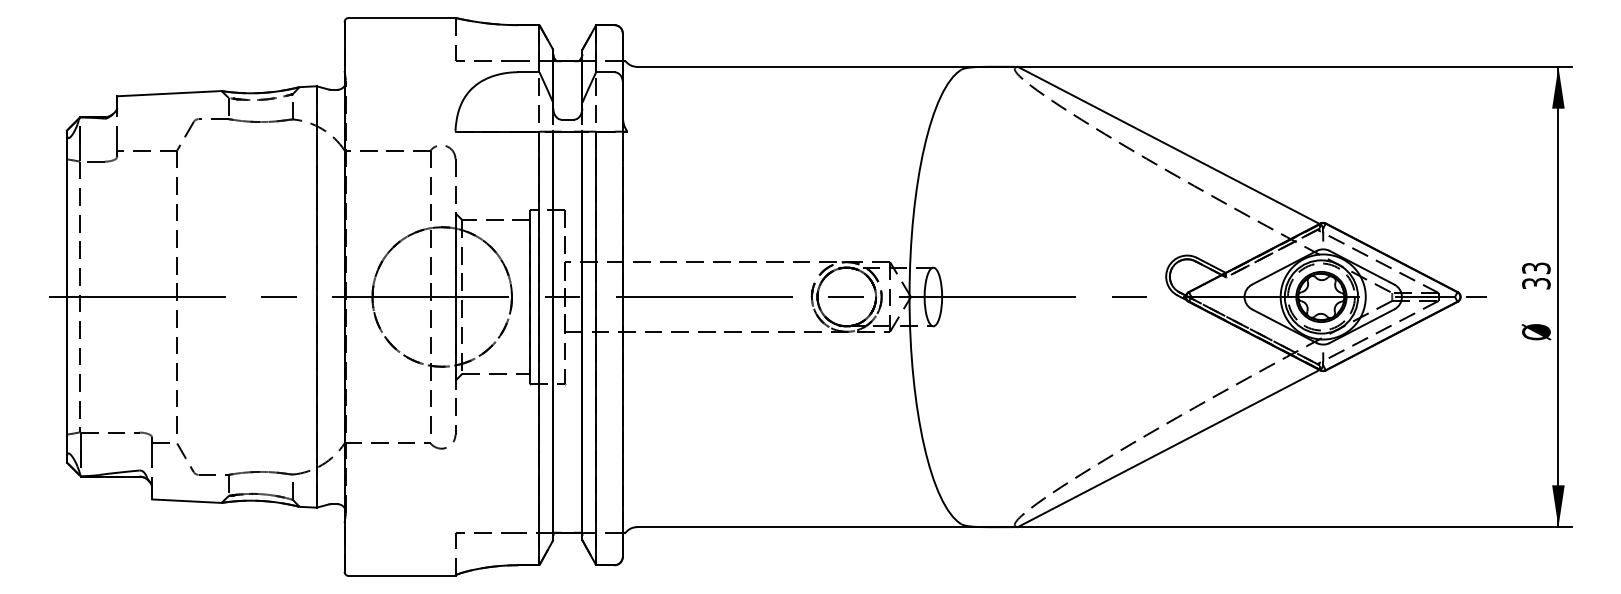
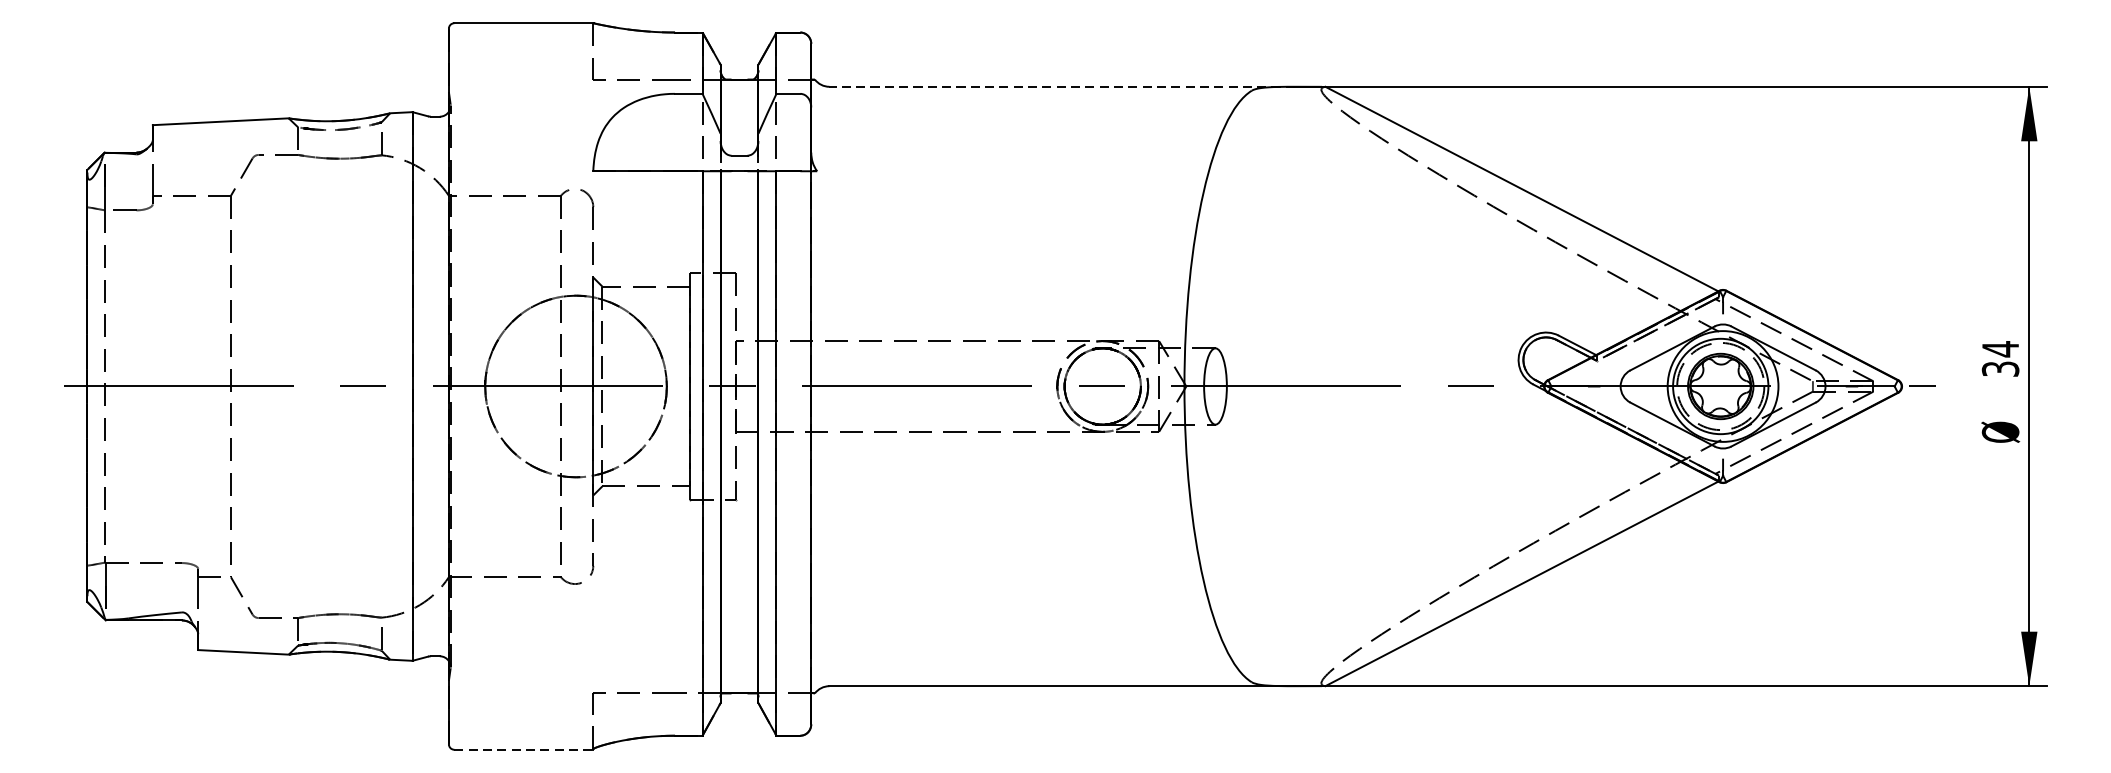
line: (815, 66) -> (1062, 86), solid -> dashed
text: (1536, 268) -> (2000, 349), 33 -> 34
line: (402, 576) -> (524, 750), solid -> dashed

